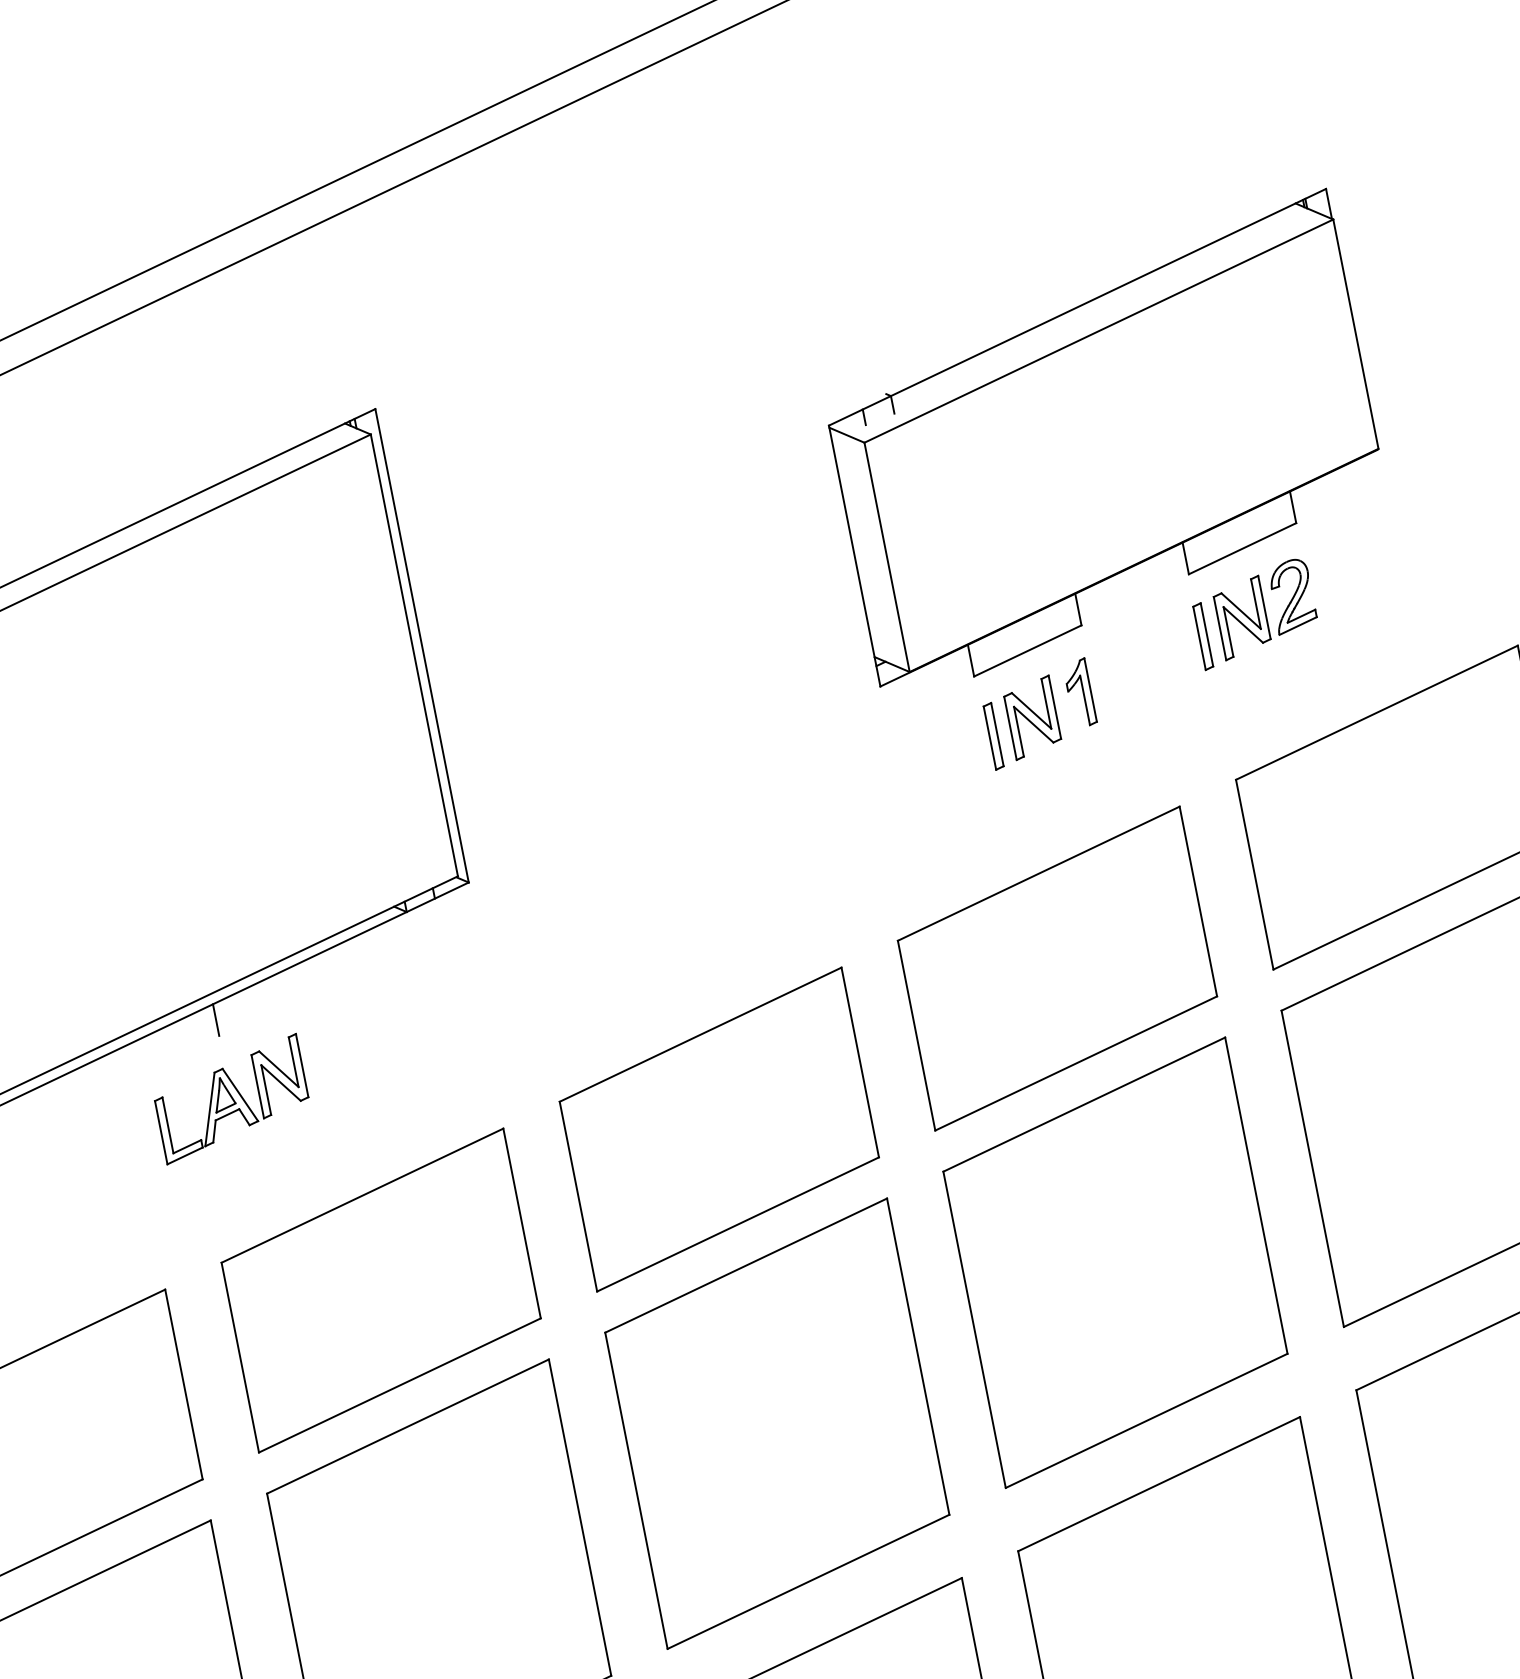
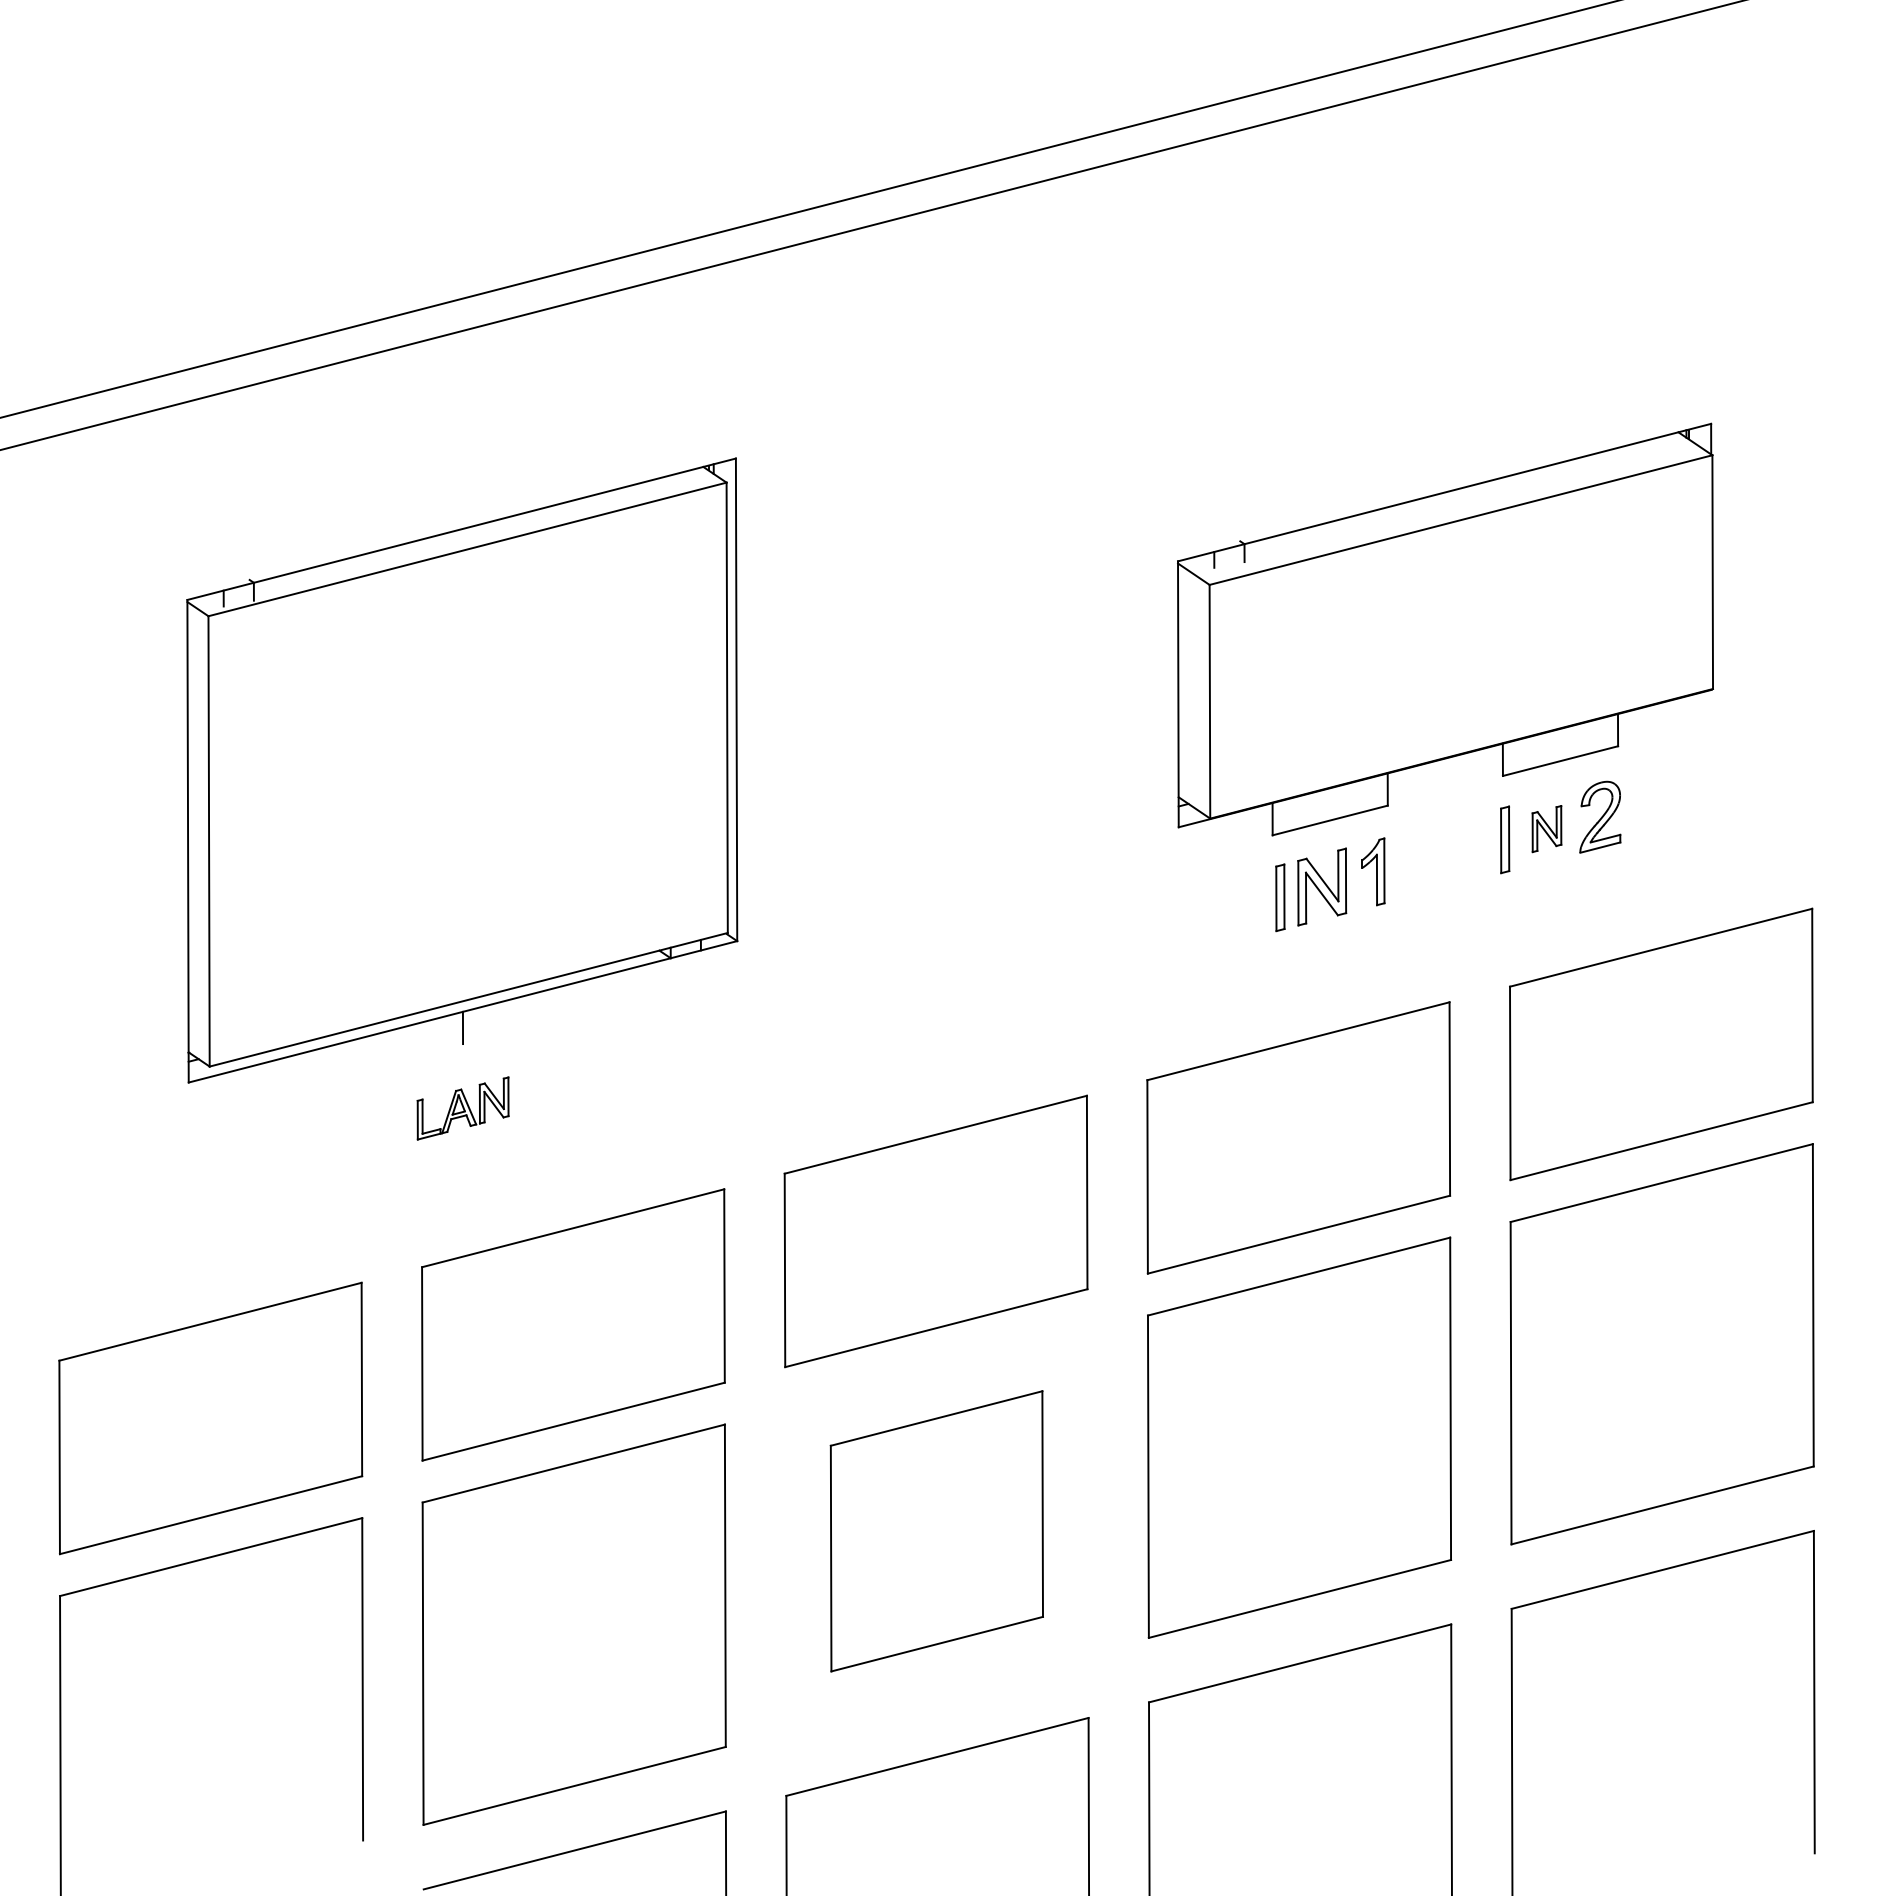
part: (1241, 617) -> (1546, 828), size x0.6
part: (231, 1099) -> (462, 1108), size x0.6
part: (777, 1424) -> (936, 1531), size x0.7

